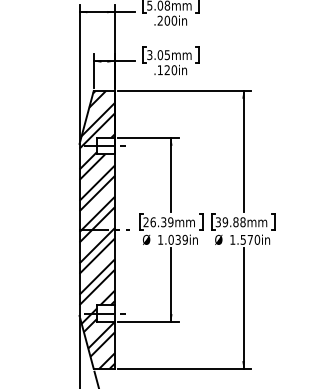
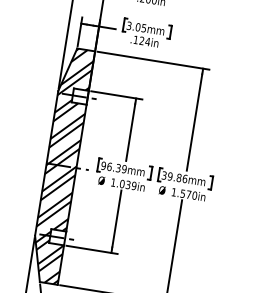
text: (174, 70) -> (147, 42), .120in -> .124in
text: (242, 221) -> (184, 178), 39.88mm -> 39.86mm
text: (145, 222) -> (103, 165), 26.39mm -> 96.39mm

